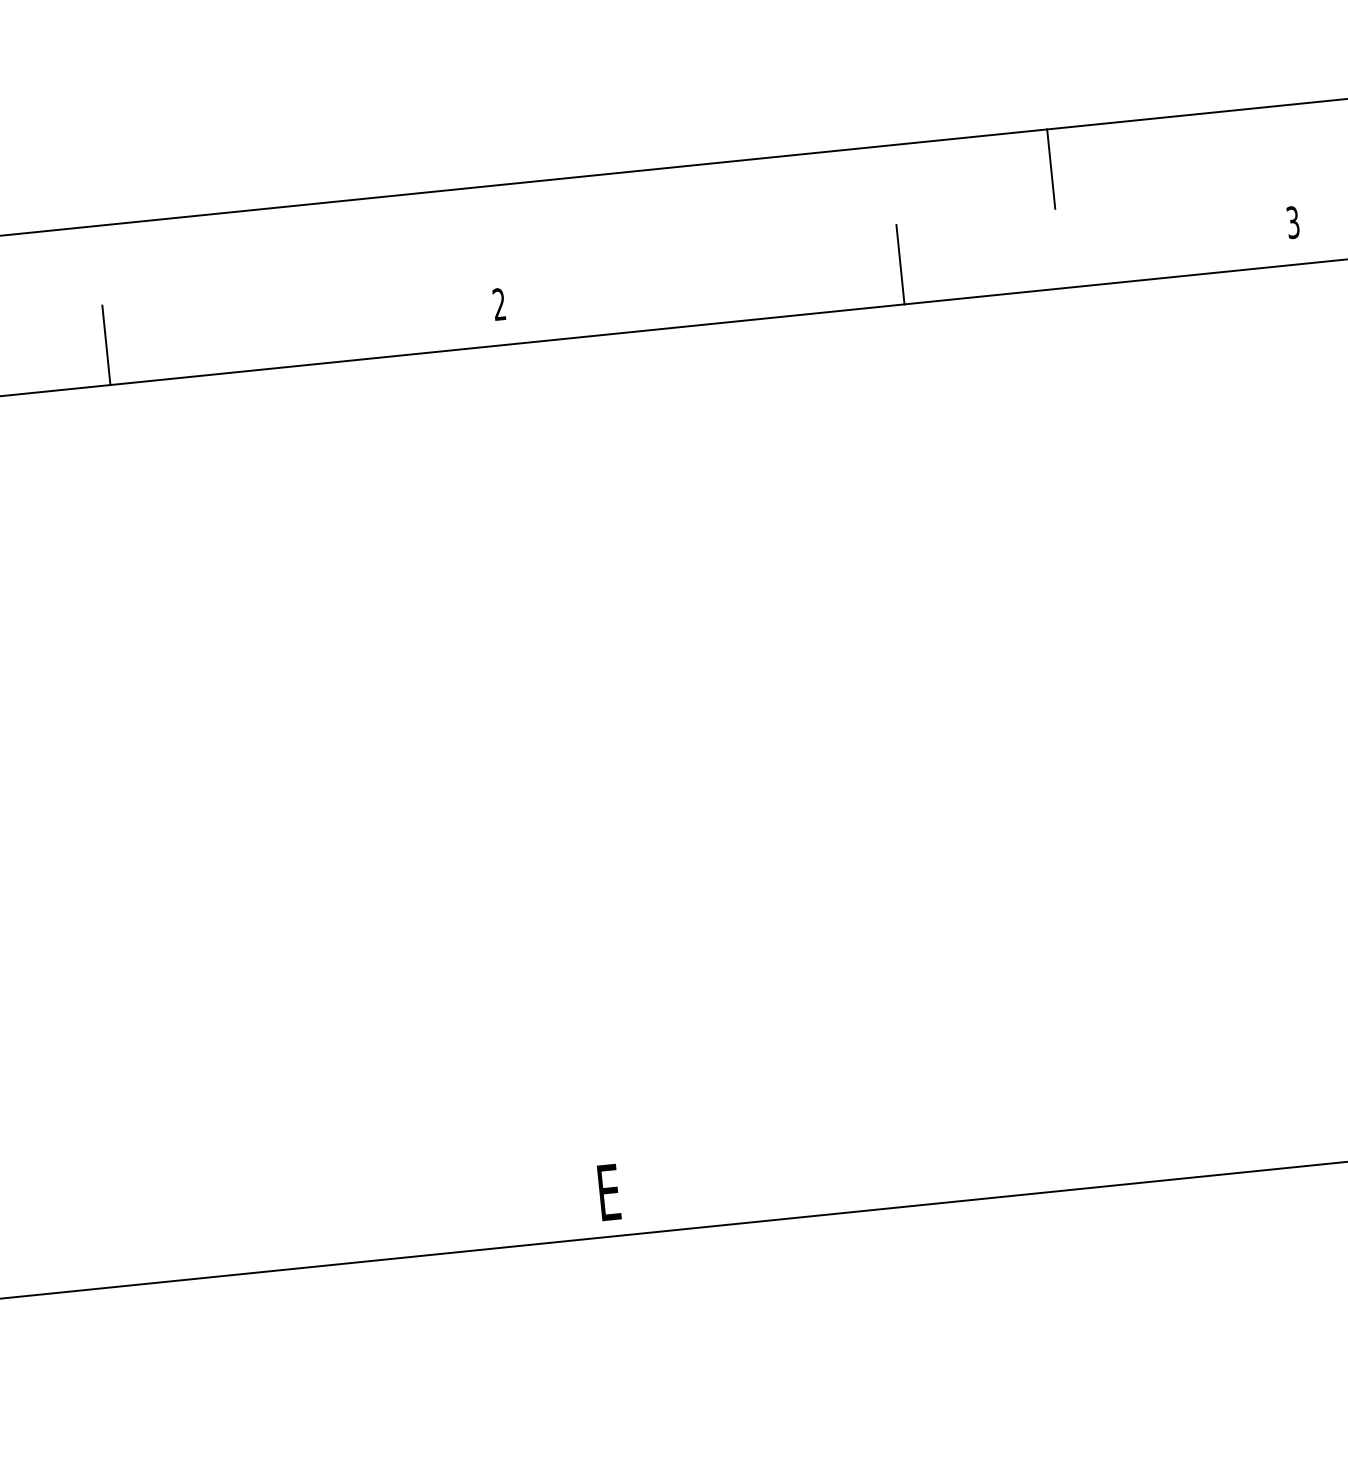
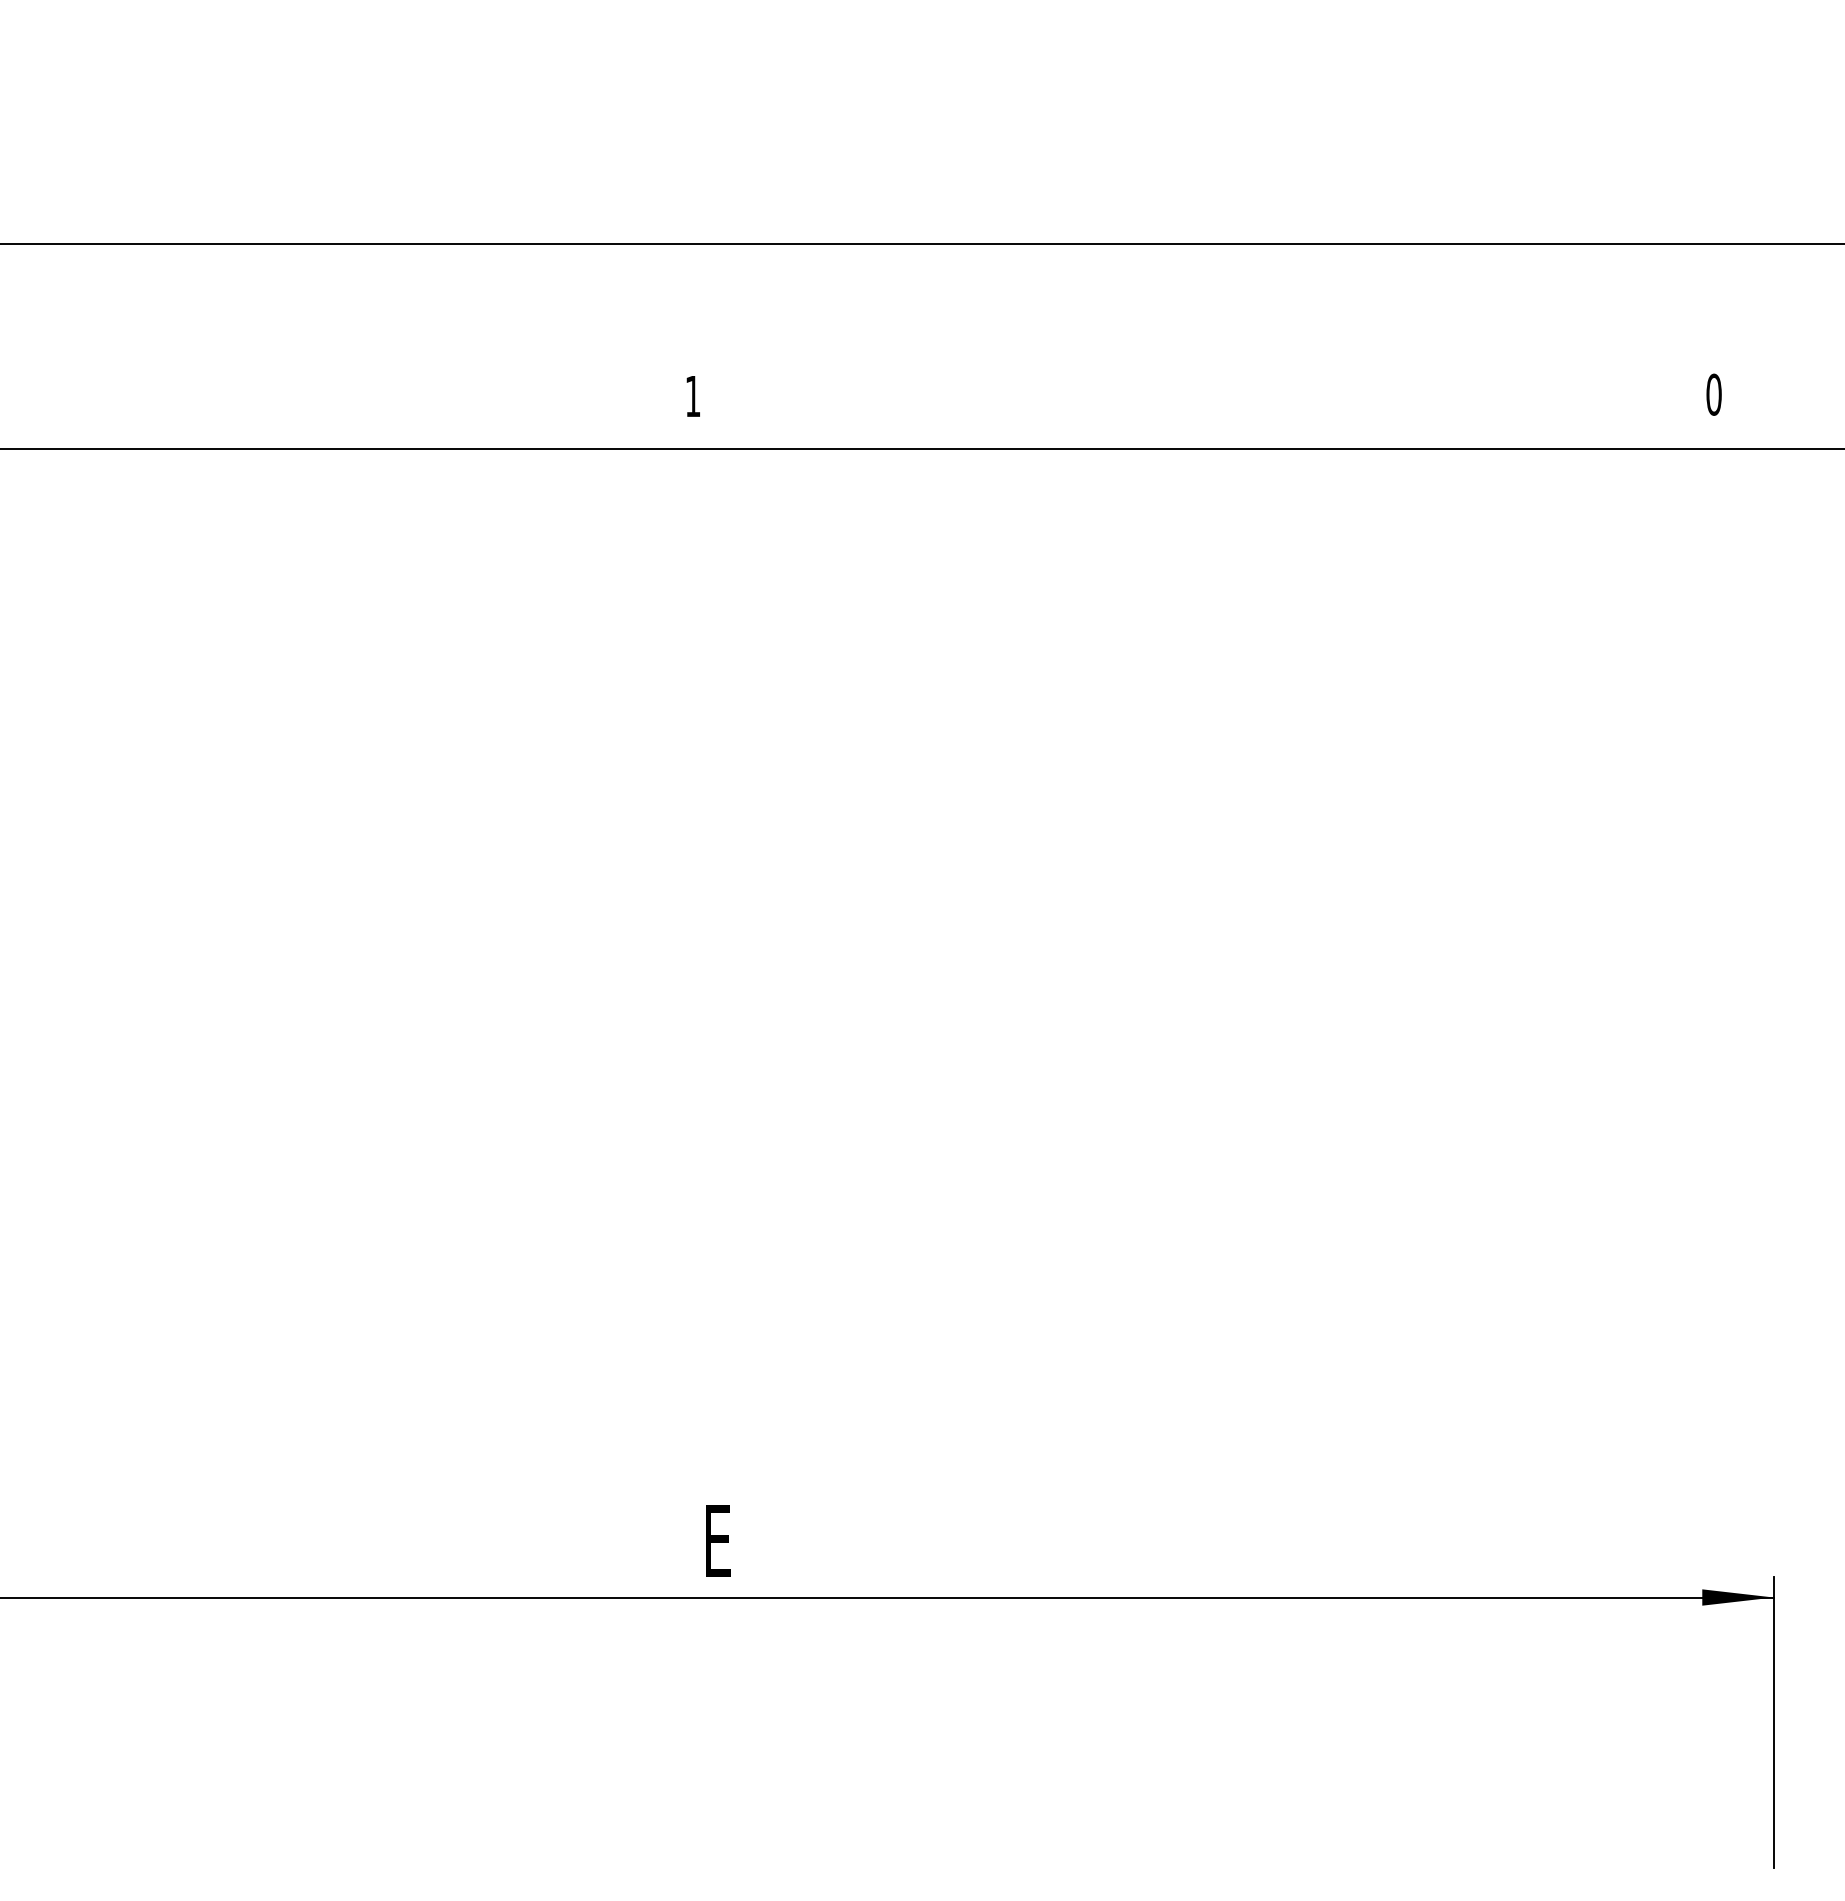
line: (1051, 169) -> (1413, 295), removed
text: (1292, 222) -> (1713, 394), 3 -> 0
line: (900, 264) -> (1208, 397), removed
text: (498, 303) -> (692, 395), 2 -> 1
line: (106, 345) -> (187, 397), removed

